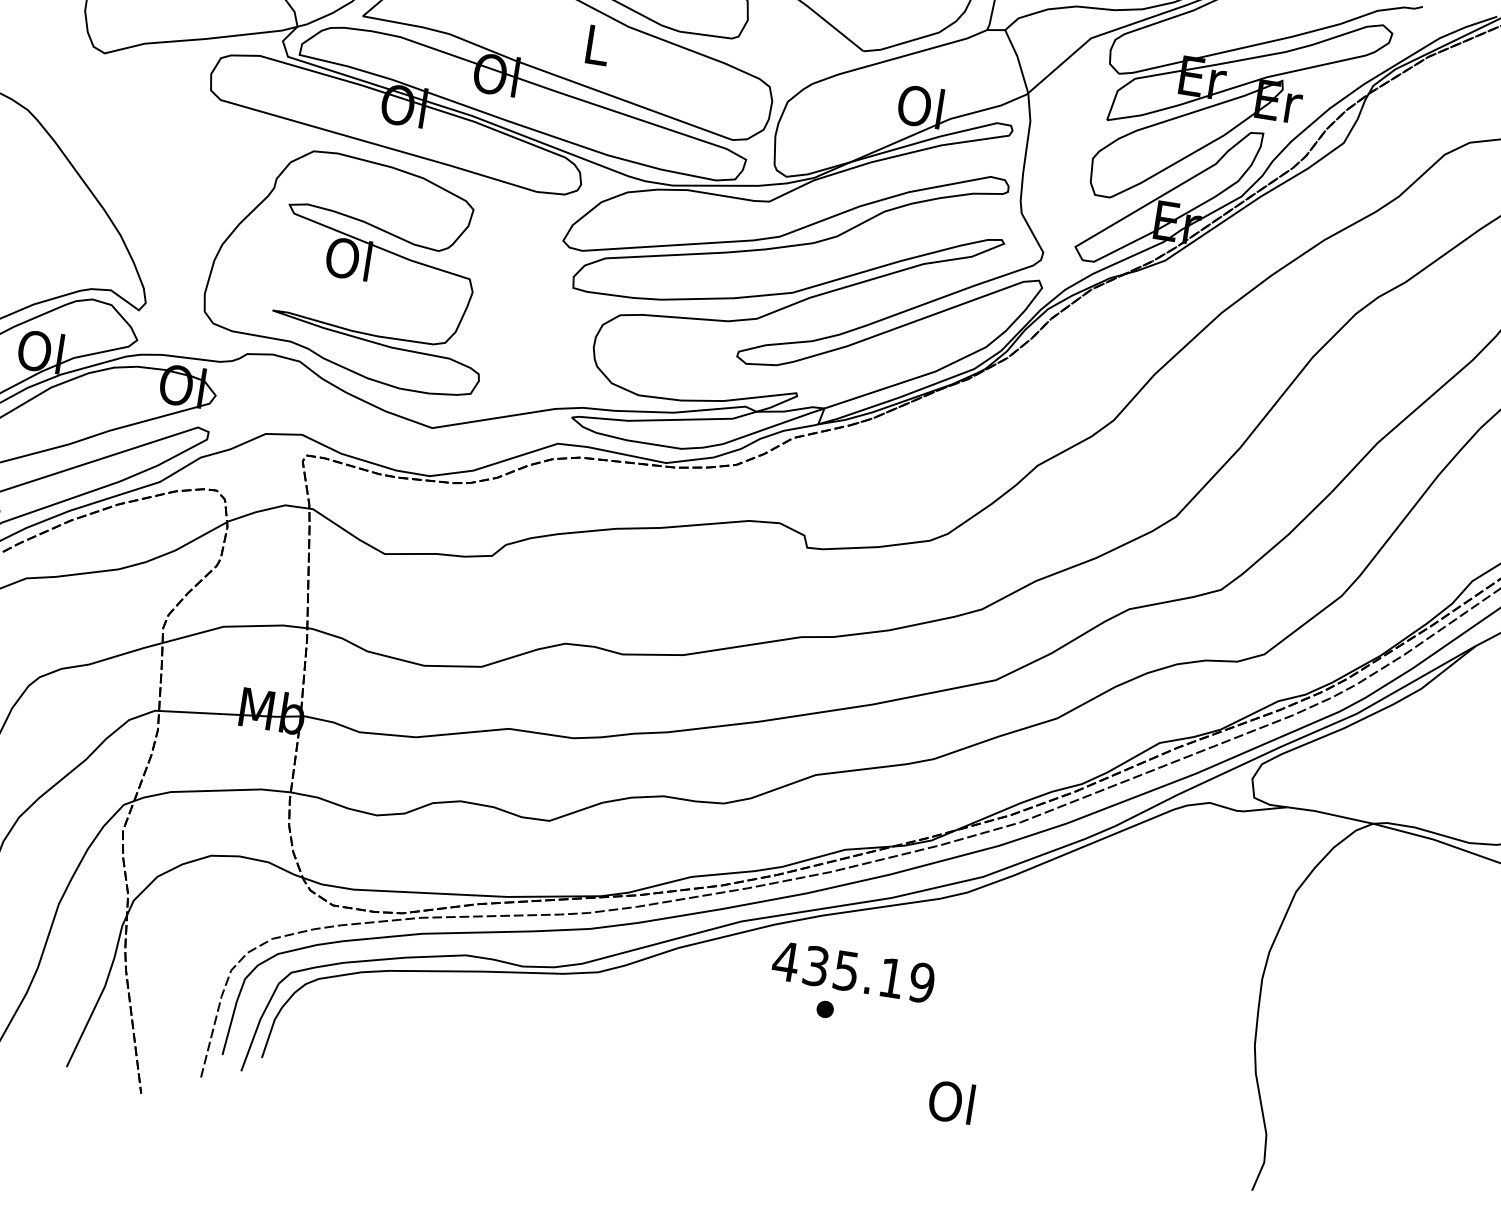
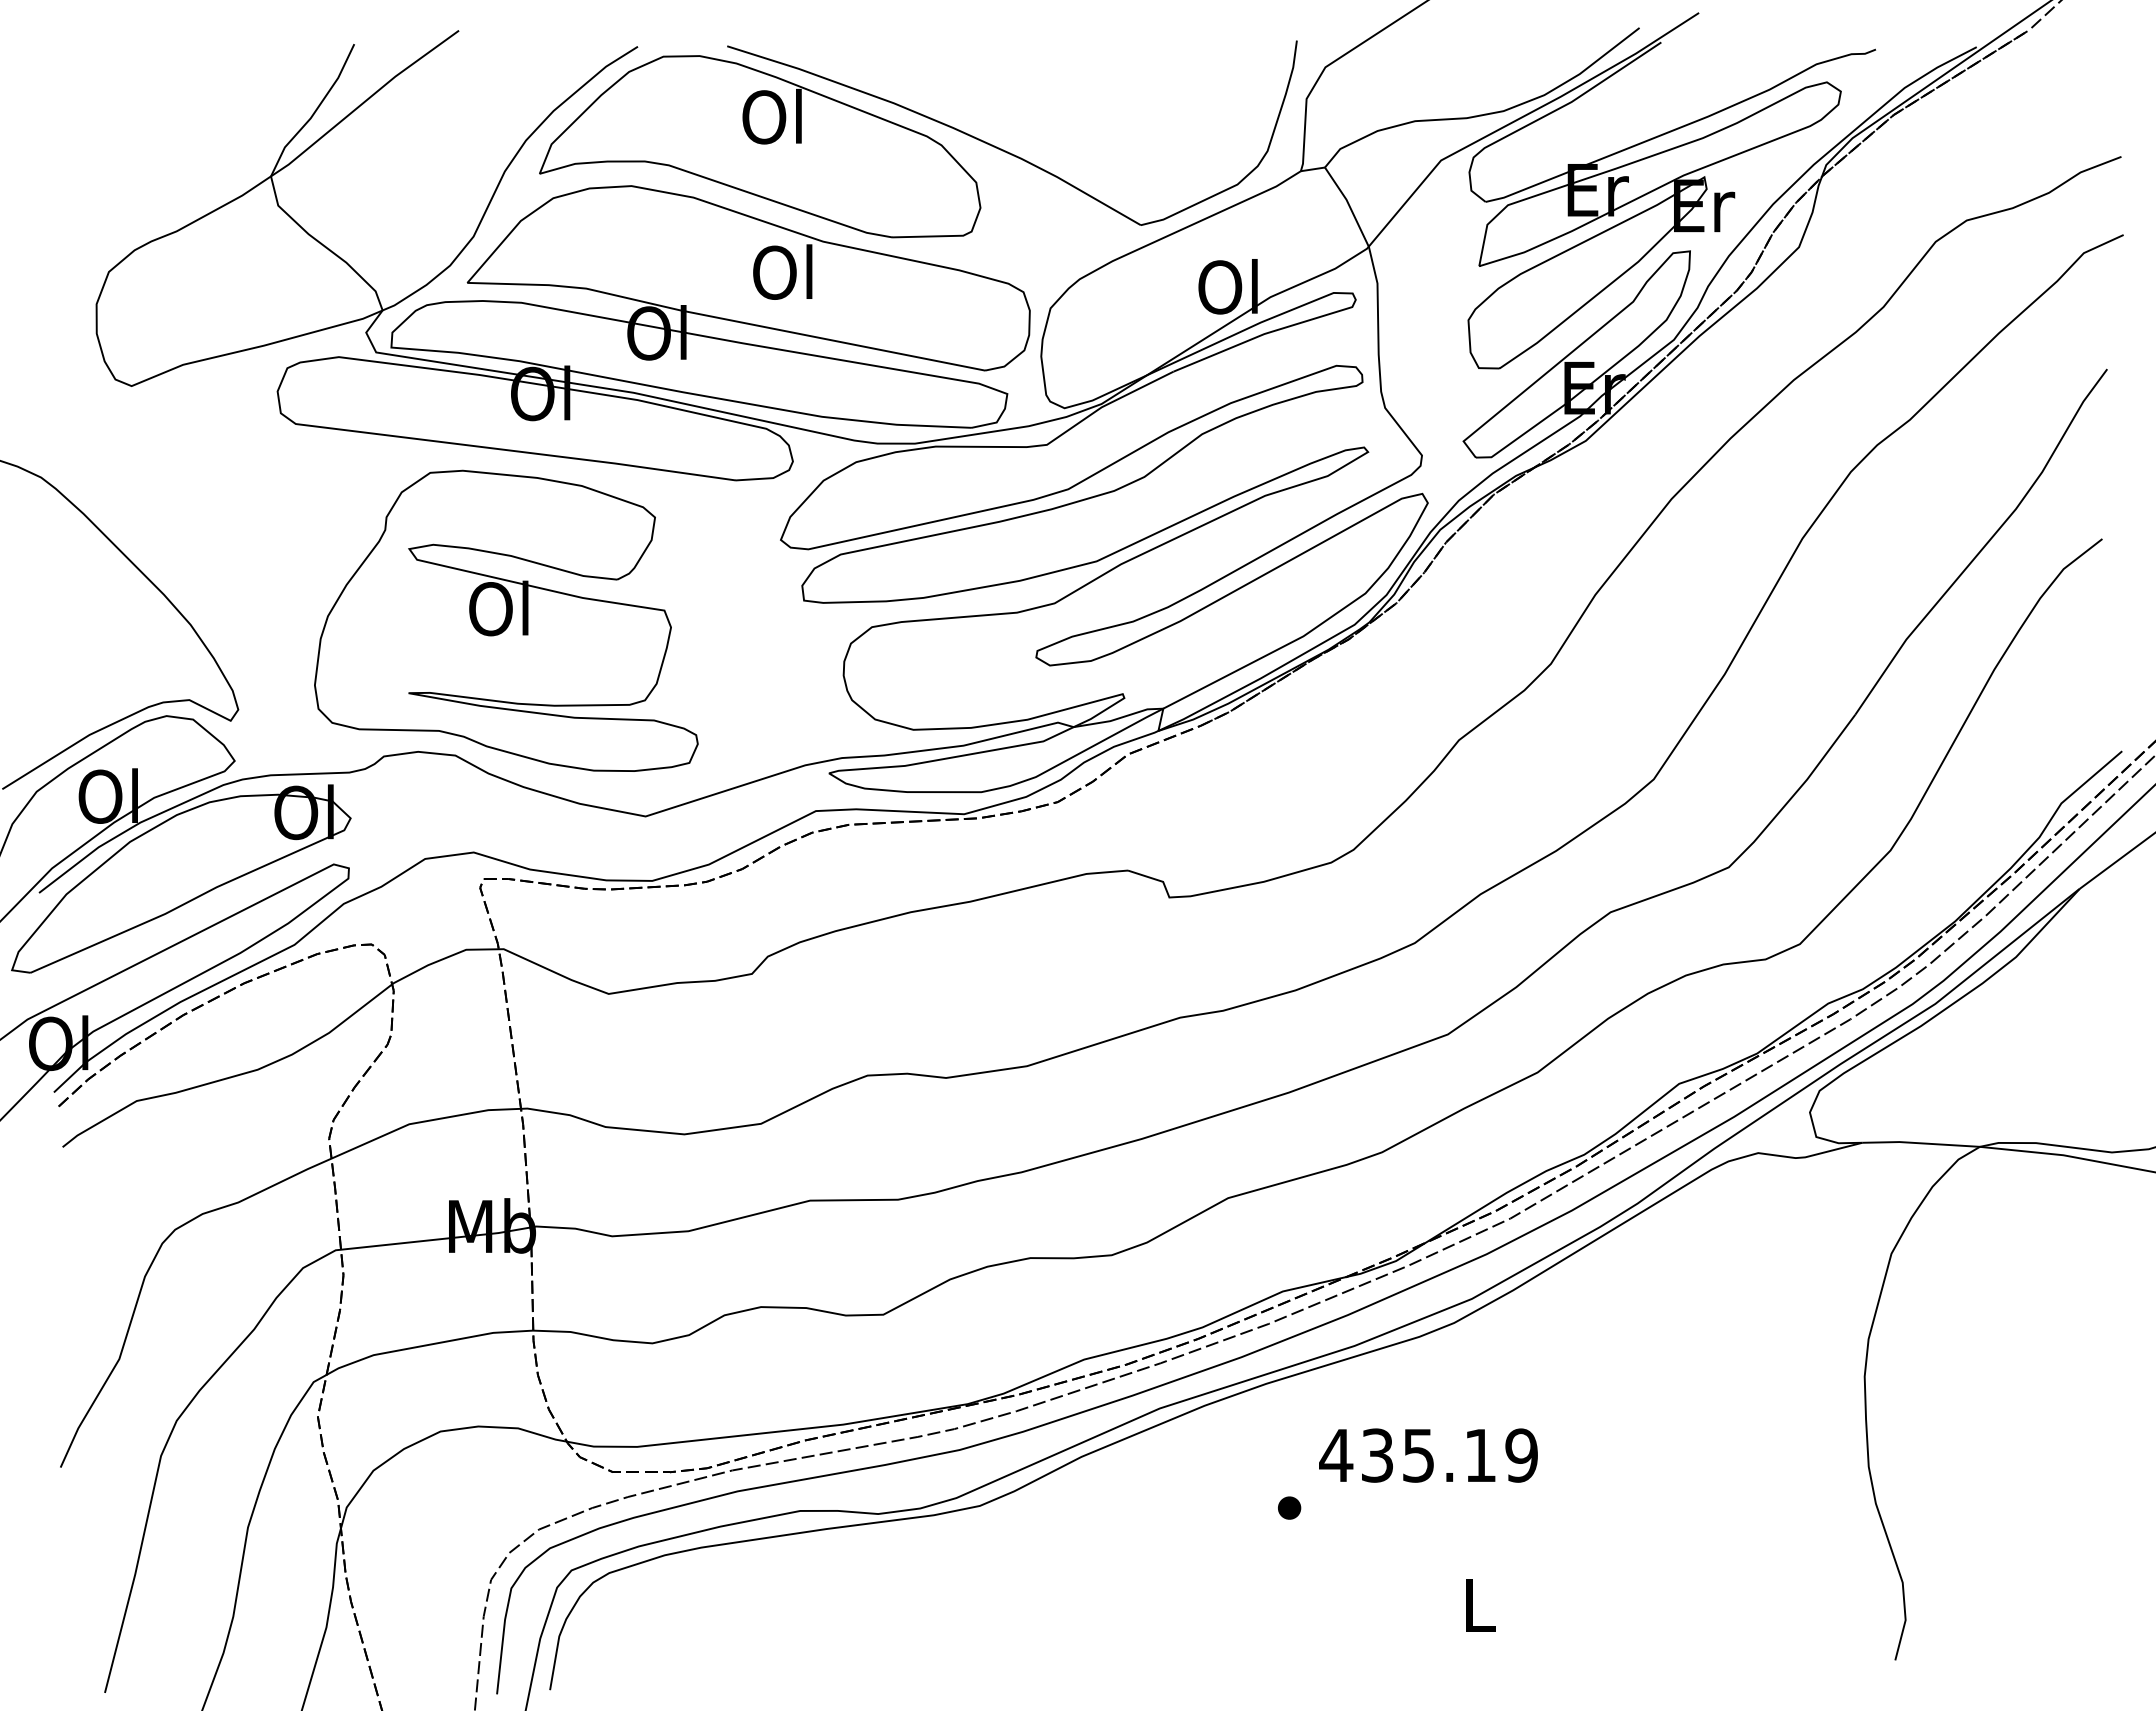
text: (595, 44) -> (782, 271), L -> Ol
text: (853, 972) -> (1428, 1455), moved
text: (951, 1101) -> (1476, 1604), Ol -> L

